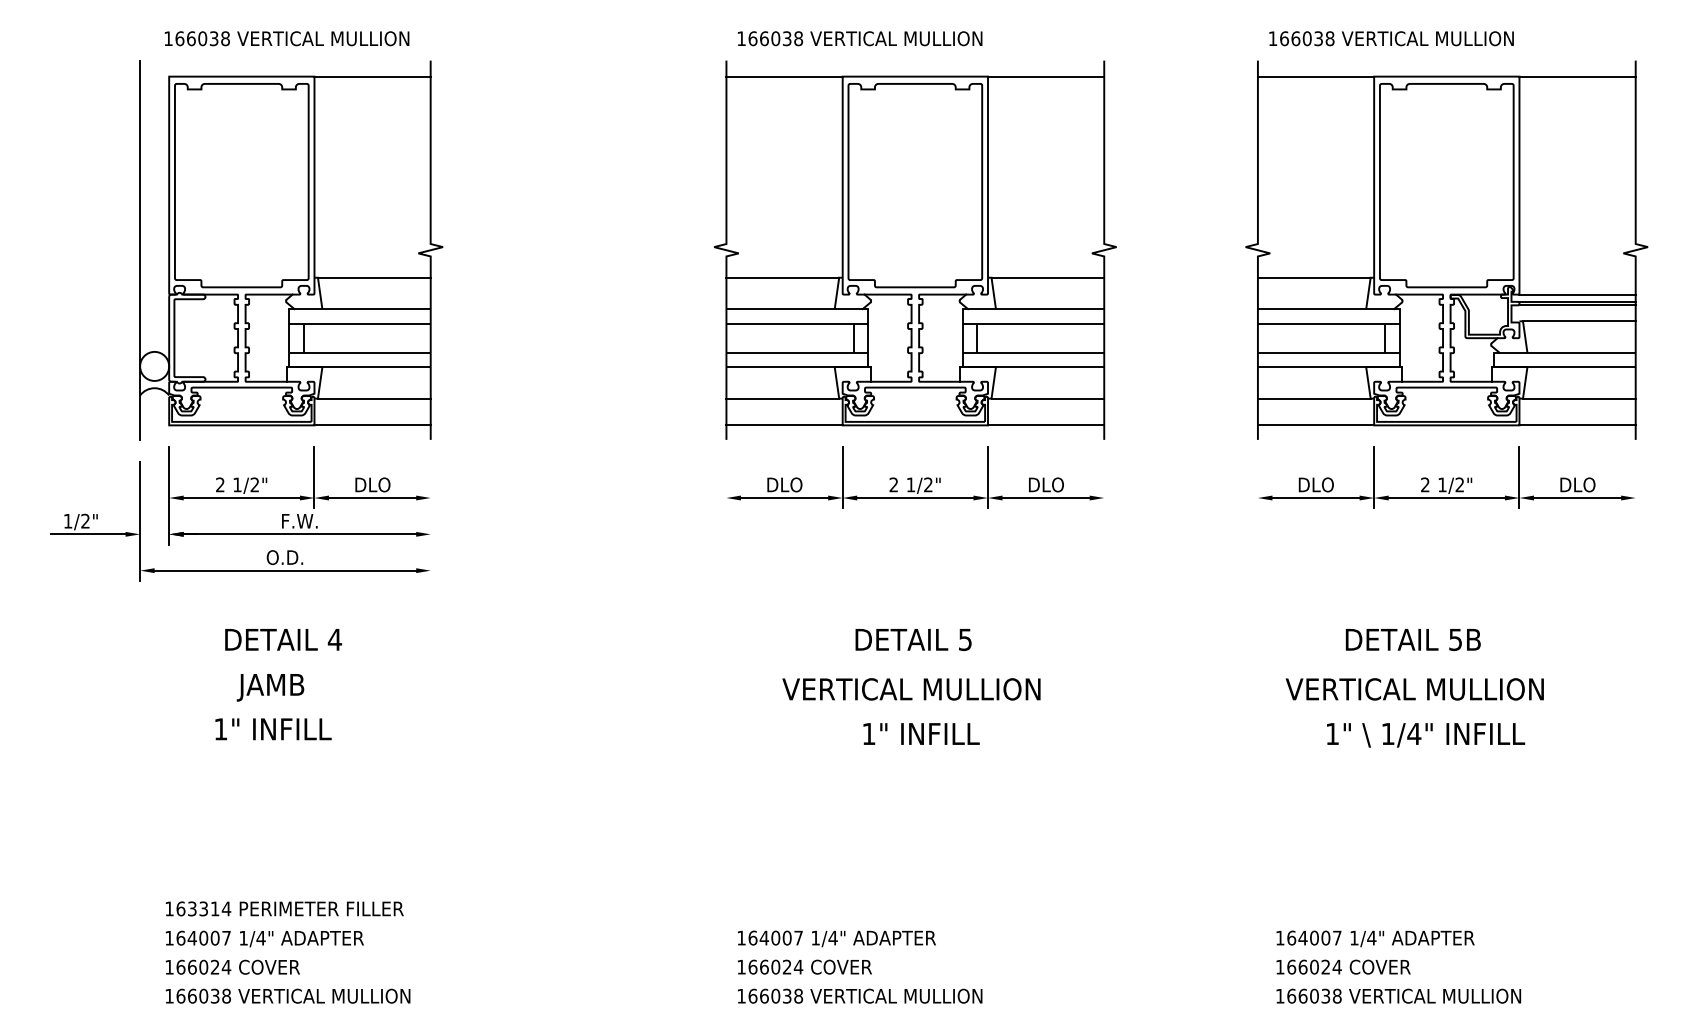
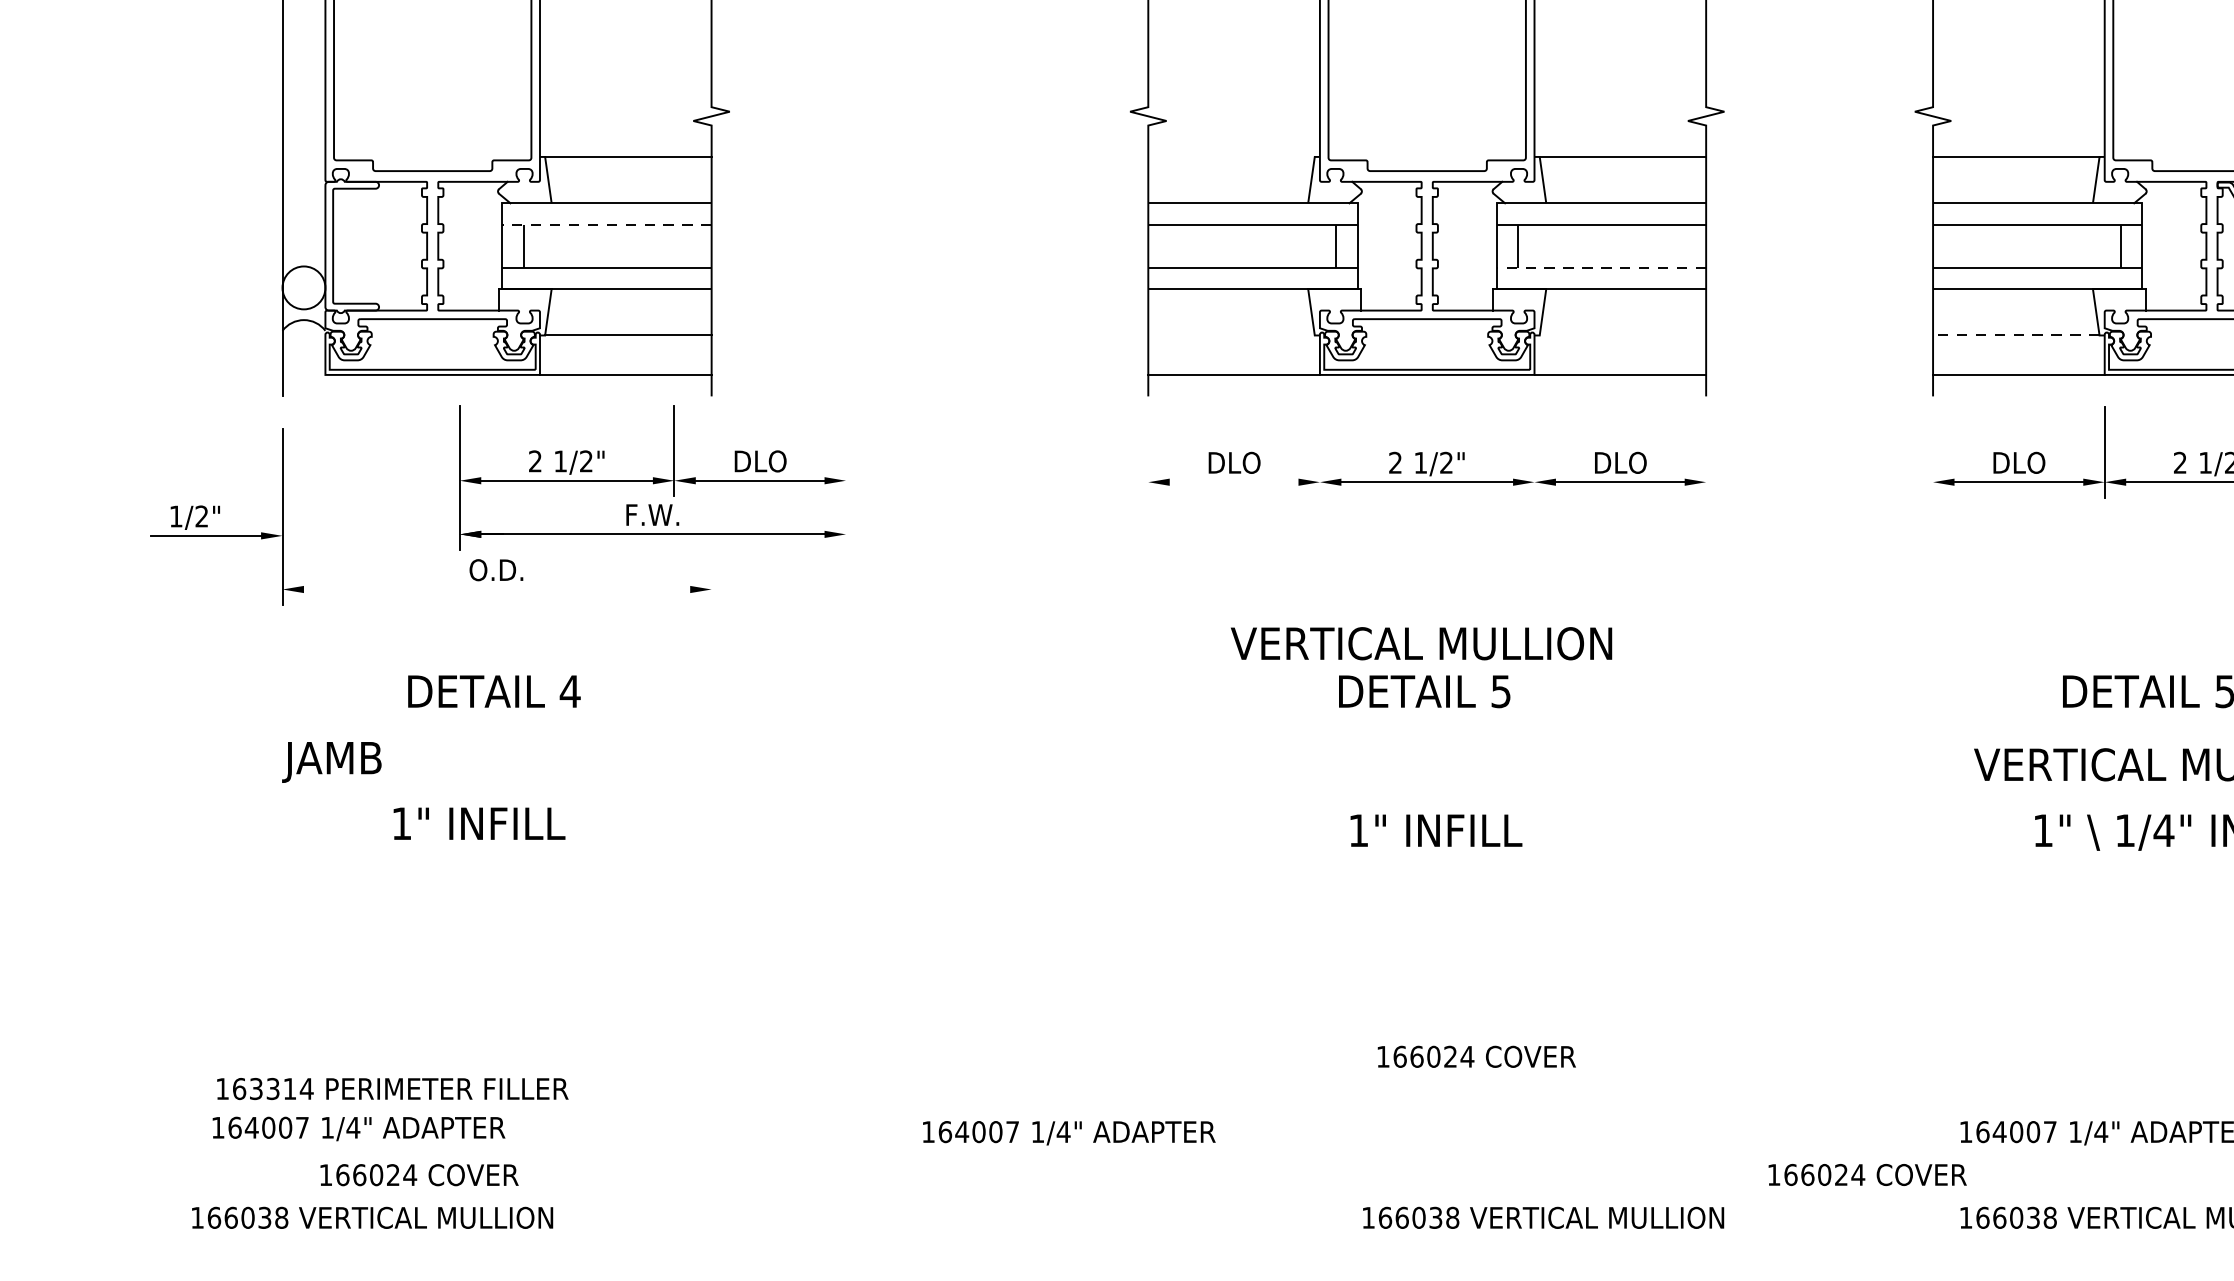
line: (782, 277) -> (1231, 156), removed
line: (359, 323) -> (606, 224), solid -> dashed
line: (1033, 352) -> (1601, 267), solid -> dashed
line: (782, 398) -> (1231, 335), removed
line: (1047, 398) -> (1622, 335), removed
line: (1313, 398) -> (2015, 335), solid -> dashed
line: (842, 477) -> (1319, 451), removed
line: (987, 477) -> (1533, 451), removed
part: (298, 495) -> (650, 477), moved
line: (784, 498) -> (1234, 482), removed
line: (285, 570) -> (497, 589), removed
text: (270, 687) -> (331, 762), moved
text: (911, 689) -> (1421, 643), moved
text: (284, 908) -> (392, 1088), moved
text: (264, 938) -> (358, 1128), moved
text: (836, 938) -> (1068, 1132), moved
text: (804, 966) -> (1476, 1055), moved
text: (1343, 966) -> (1867, 1173), moved
text: (287, 995) -> (371, 1216), moved
text: (860, 995) -> (1544, 1216), moved

